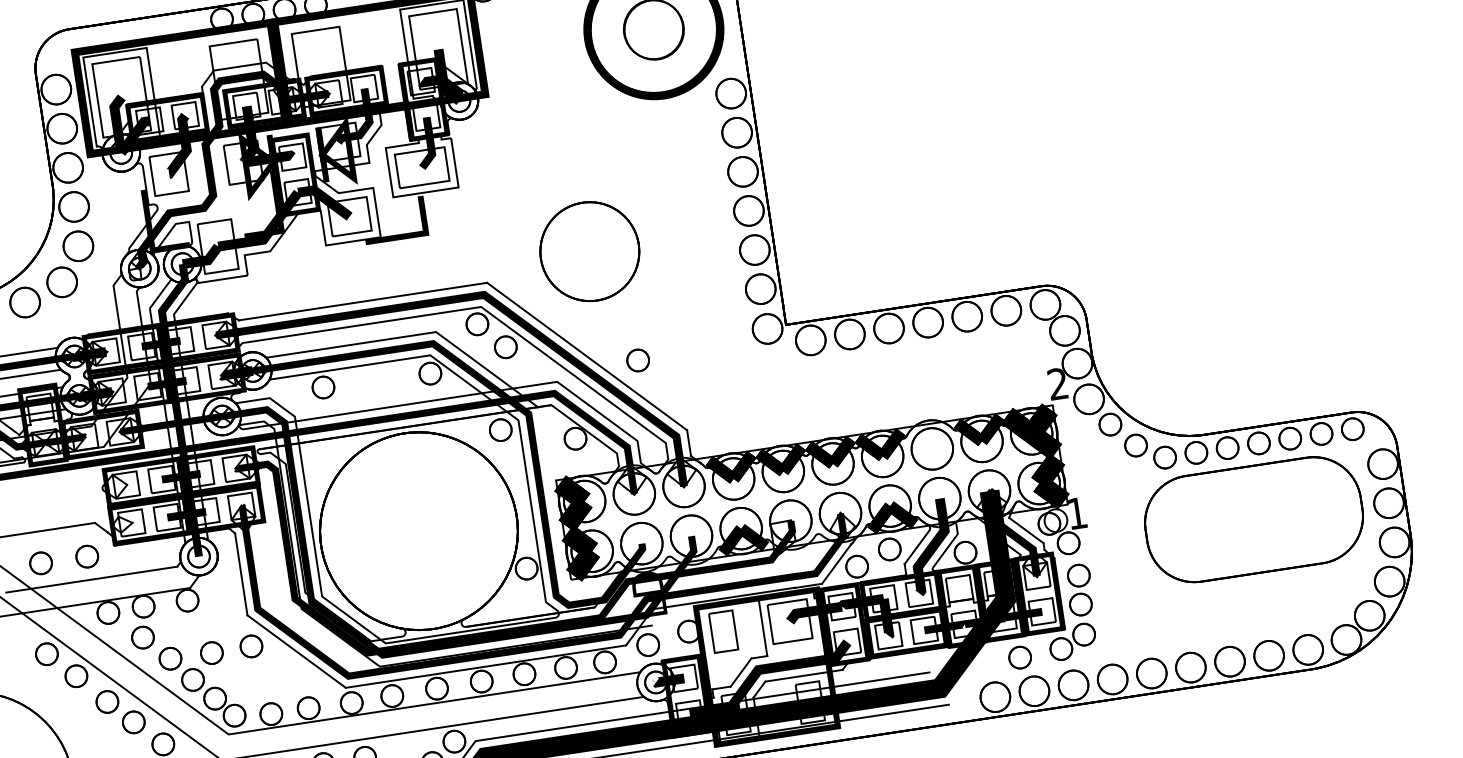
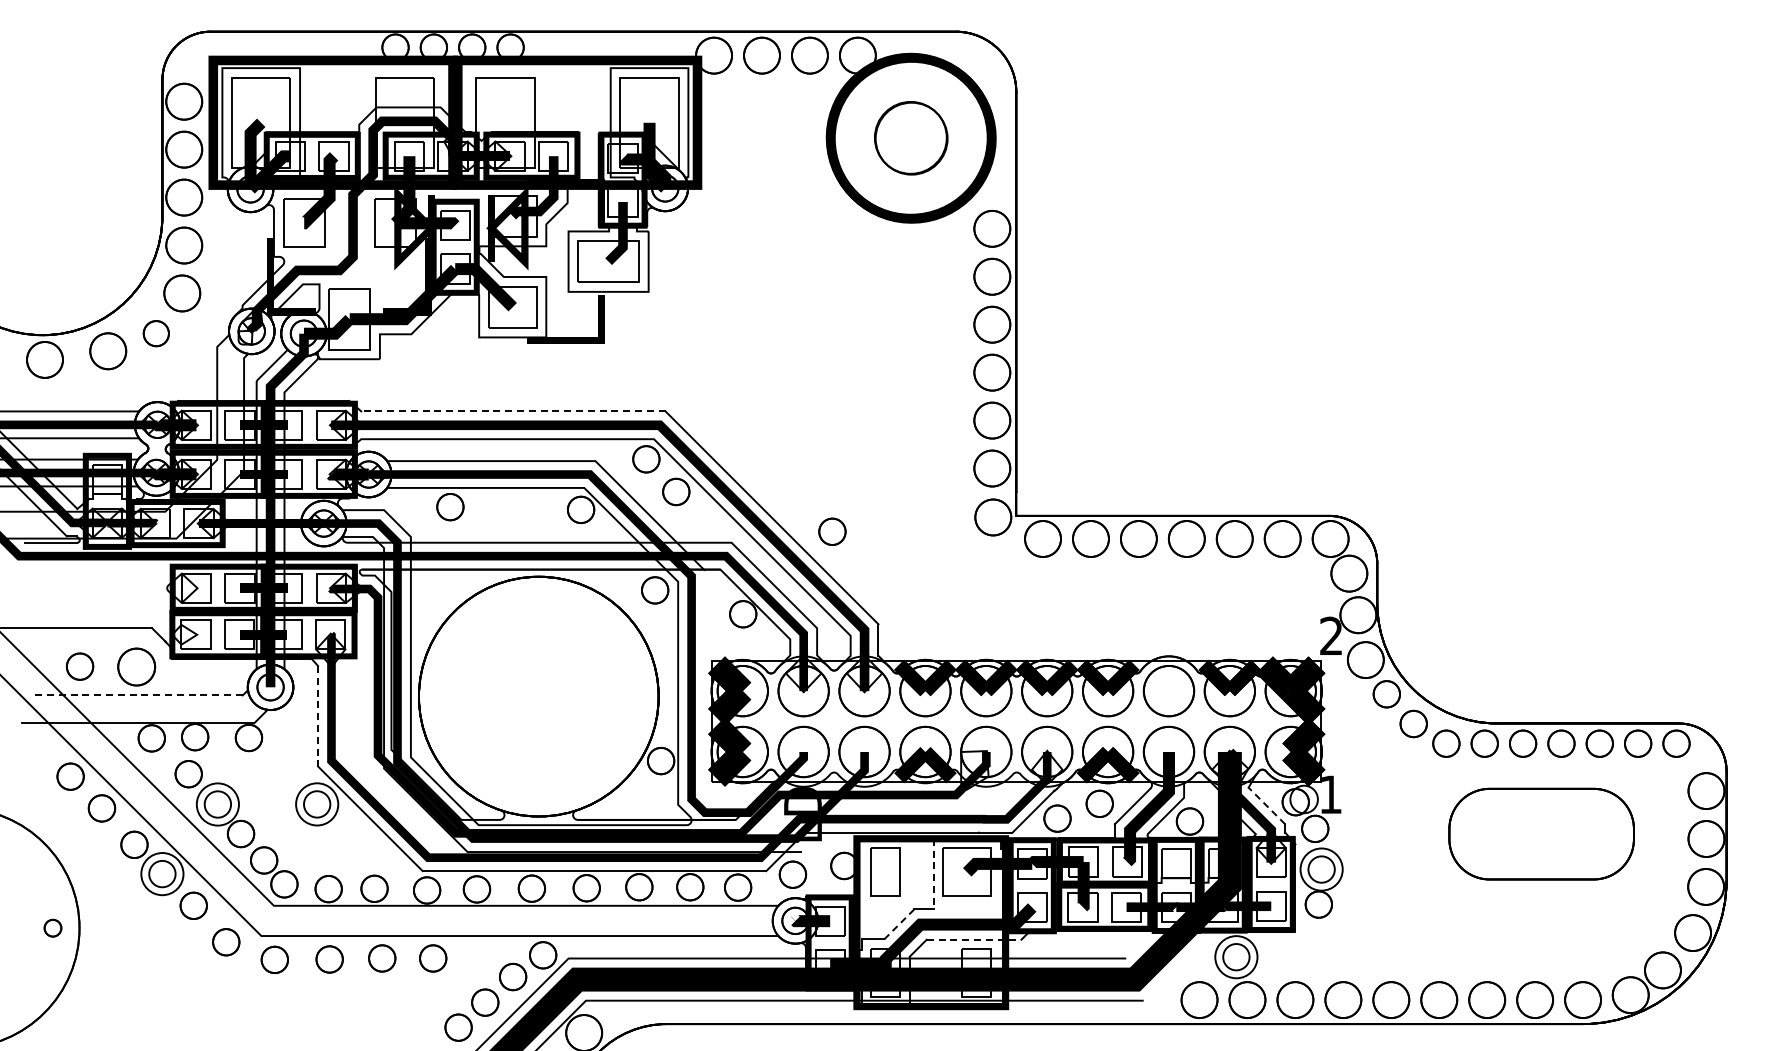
part: (590, 251) -> (794, 392), removed
part: (62, 282) -> (156, 333), size x0.7
line: (362, 301) -> (512, 411), solid -> dashed
part: (1253, 519) -> (1541, 833), size x0.7
line: (1025, 530) -> (1266, 805), solid -> dashed
part: (87, 556) -> (136, 666), size x1.4
line: (241, 574) -> (318, 716), solid -> dashed
circle: (1078, 575) -> (1321, 869), size x1.6
line: (91, 579) -> (137, 695), solid -> dashed
line: (762, 627) -> (933, 874), solid -> dashed
part: (1072, 641) -> (1302, 947), removed
circle: (251, 646) -> (317, 804), size x1.6
circle: (211, 653) -> (268, 805), removed
circle: (1020, 657) -> (1236, 957), size x1.6
circle: (170, 658) -> (217, 804), size x1.6
line: (740, 672) -> (898, 924), solid -> dashed
line: (804, 675) -> (974, 939), solid -> dashed
circle: (133, 721) -> (162, 873), size x1.6

